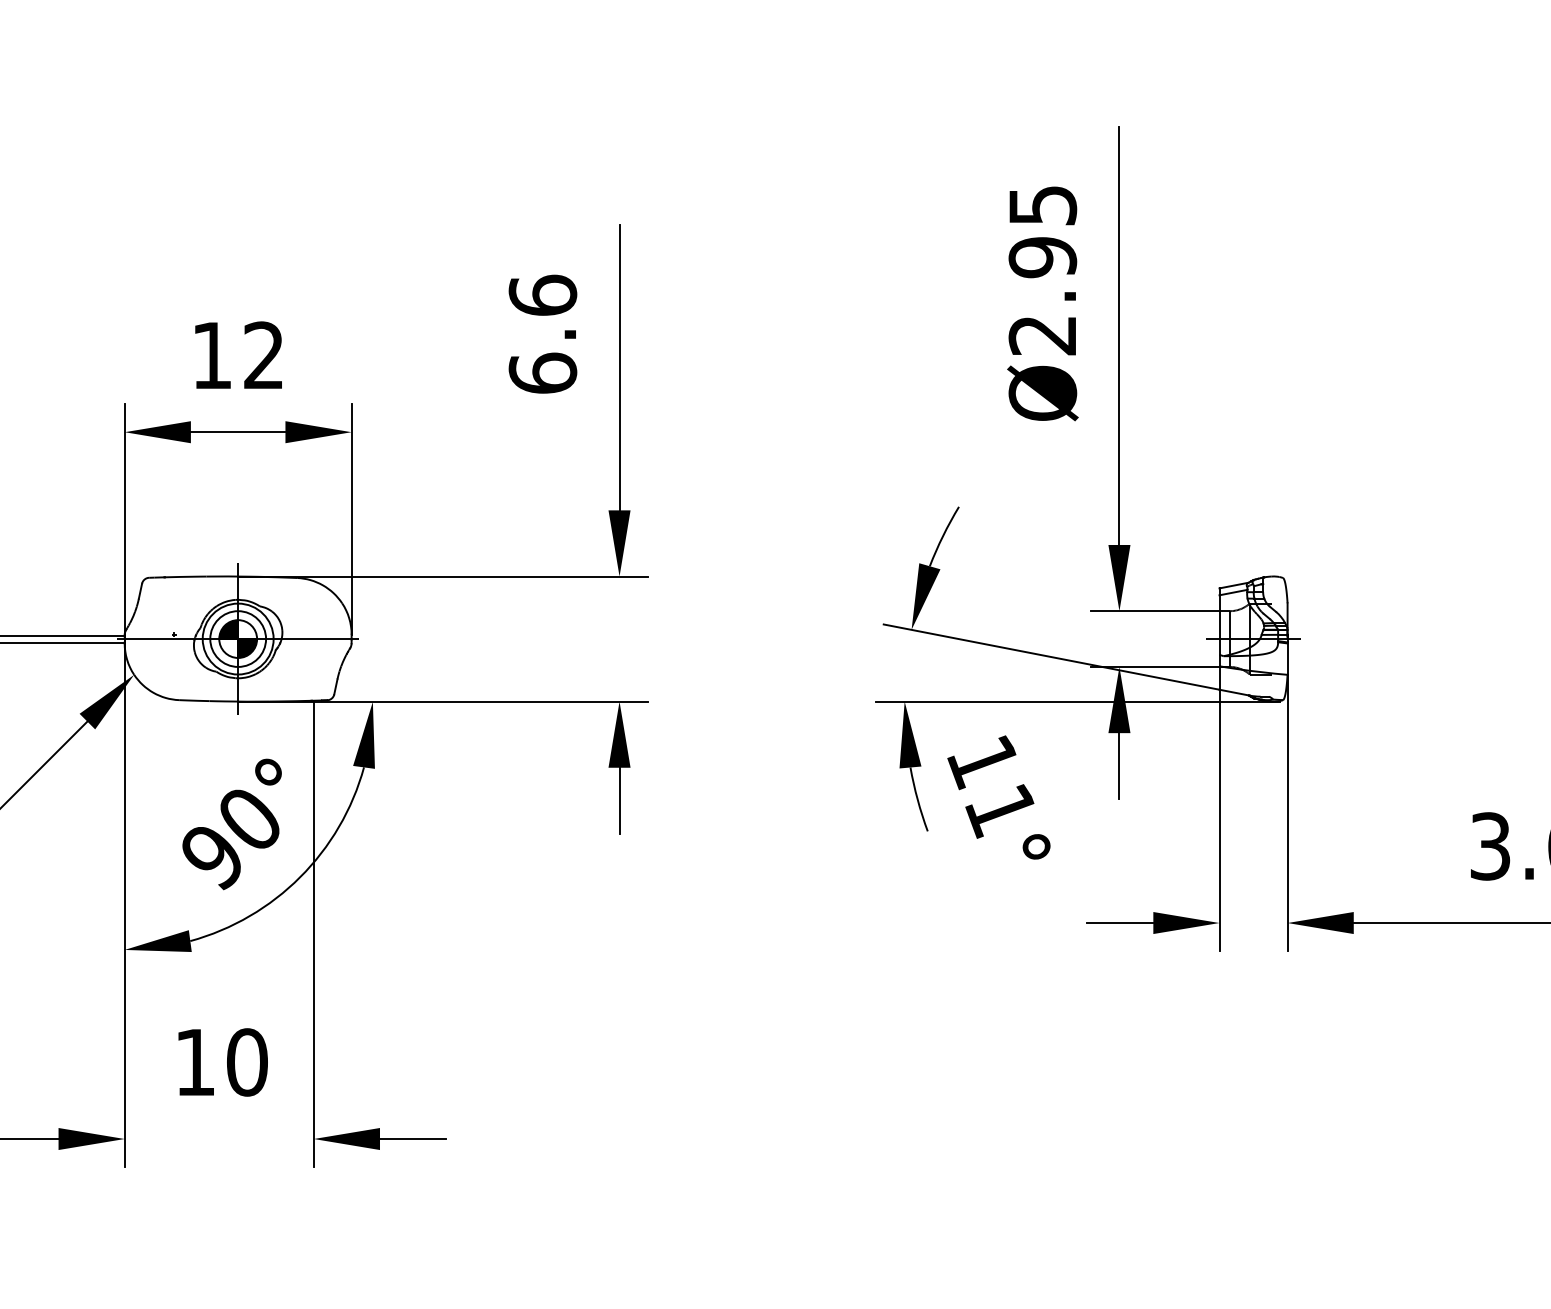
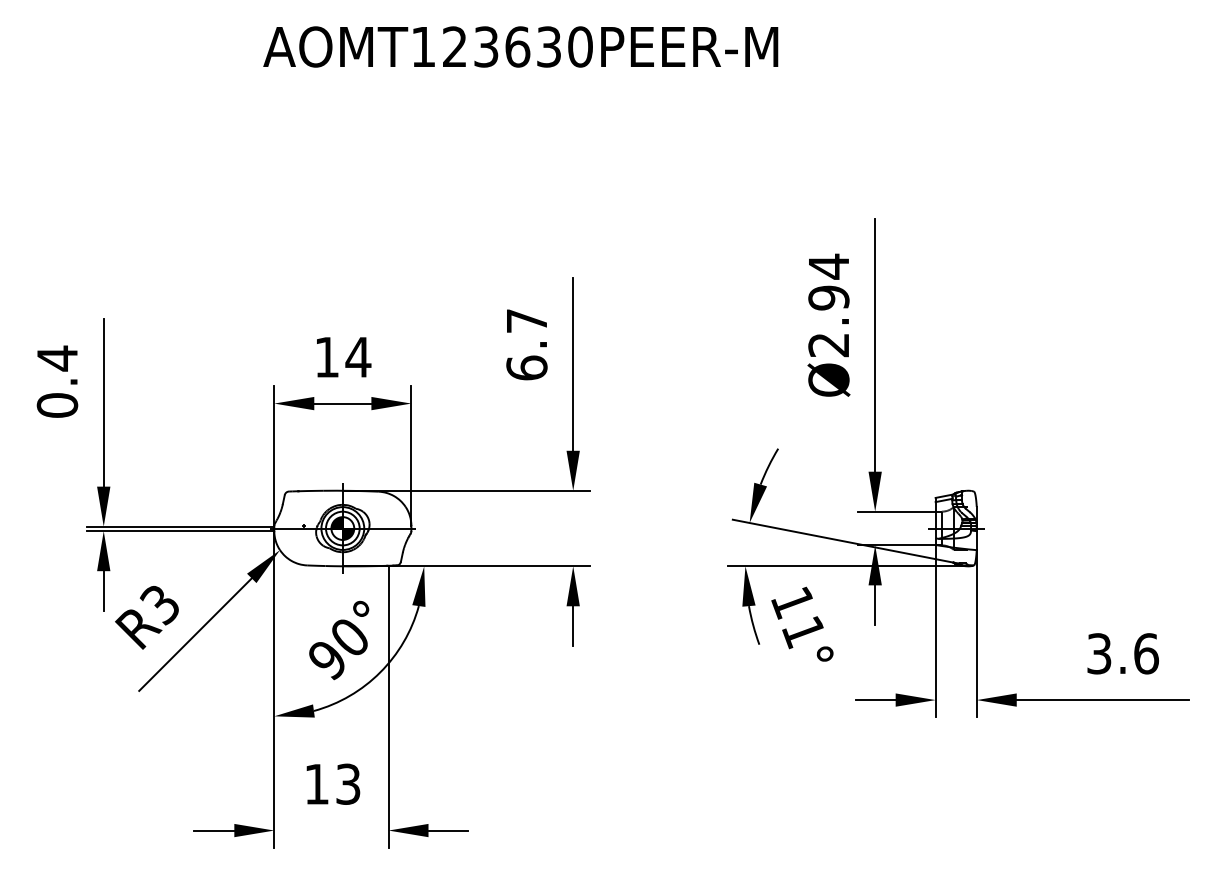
text: (1043, 205) -> (829, 266), Ø2.95 -> Ø2.94
text: (542, 294) -> (526, 320), 6.6 -> 6.7
text: (264, 354) -> (358, 356), 12 -> 14
text: (247, 1061) -> (348, 783), 10 -> 13

